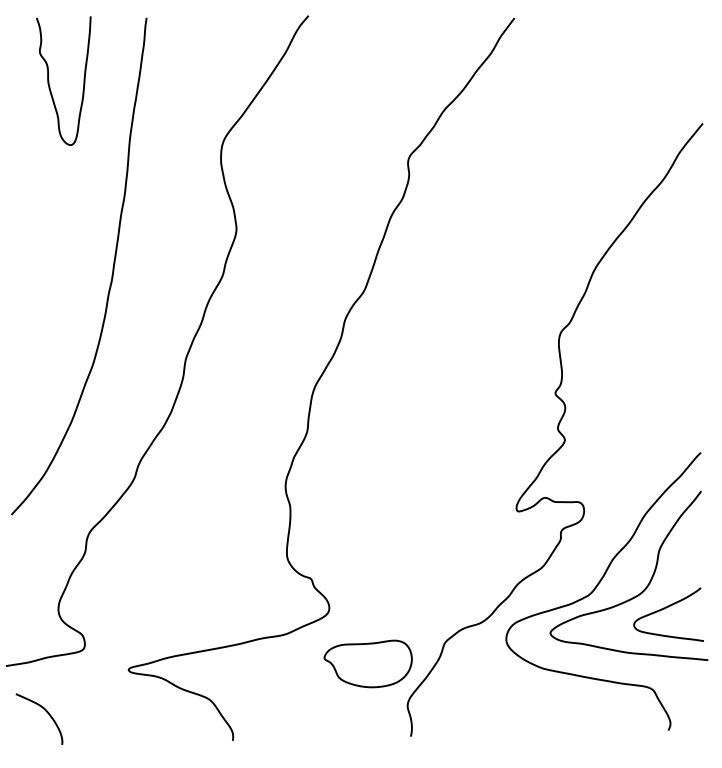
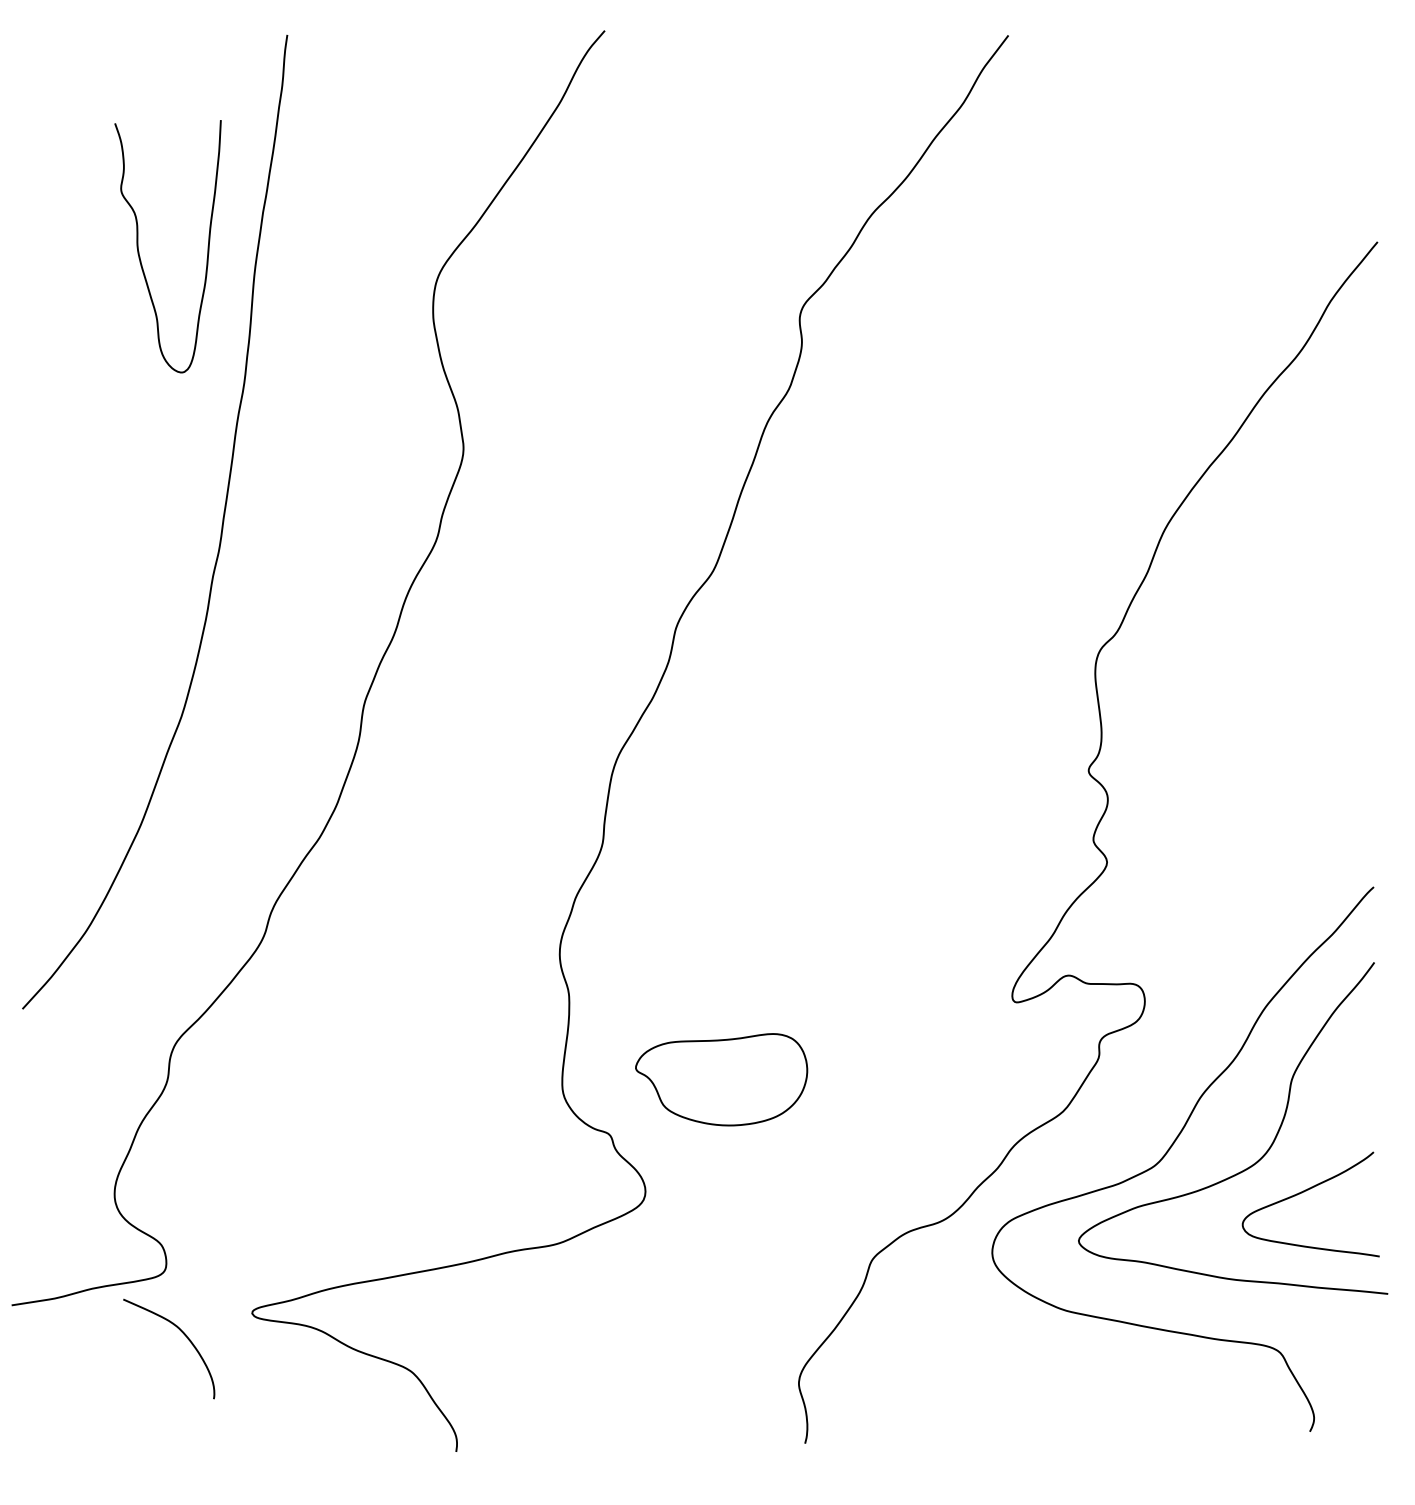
curve: (49, 80) -> (140, 245), moved
part: (367, 663) -> (720, 1078), moved
curve: (45, 711) -> (181, 1333), moved

